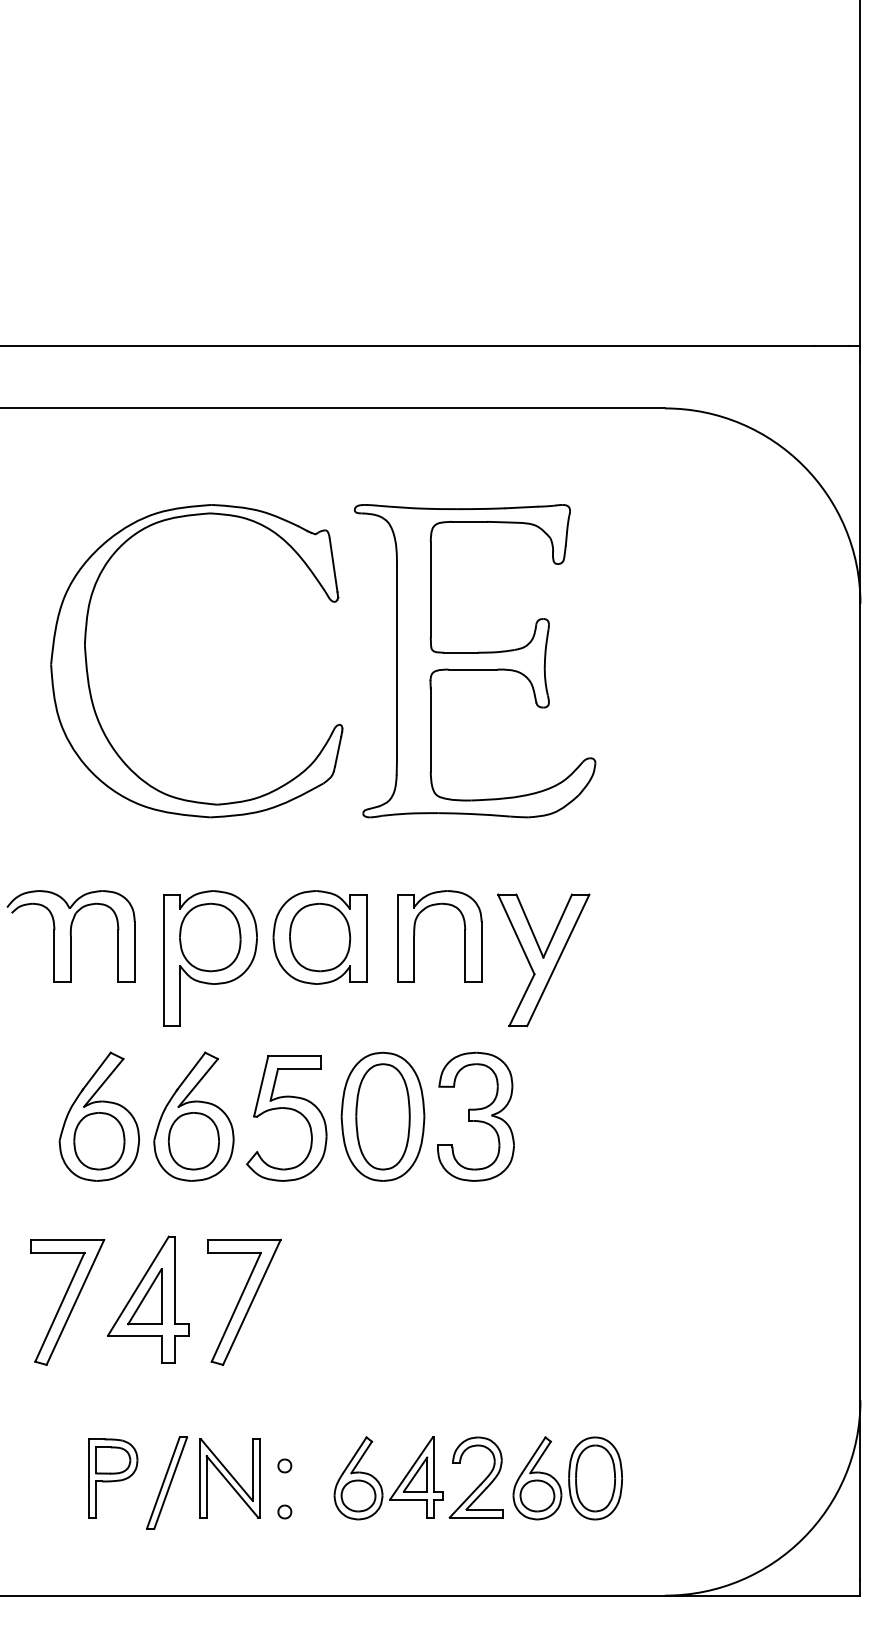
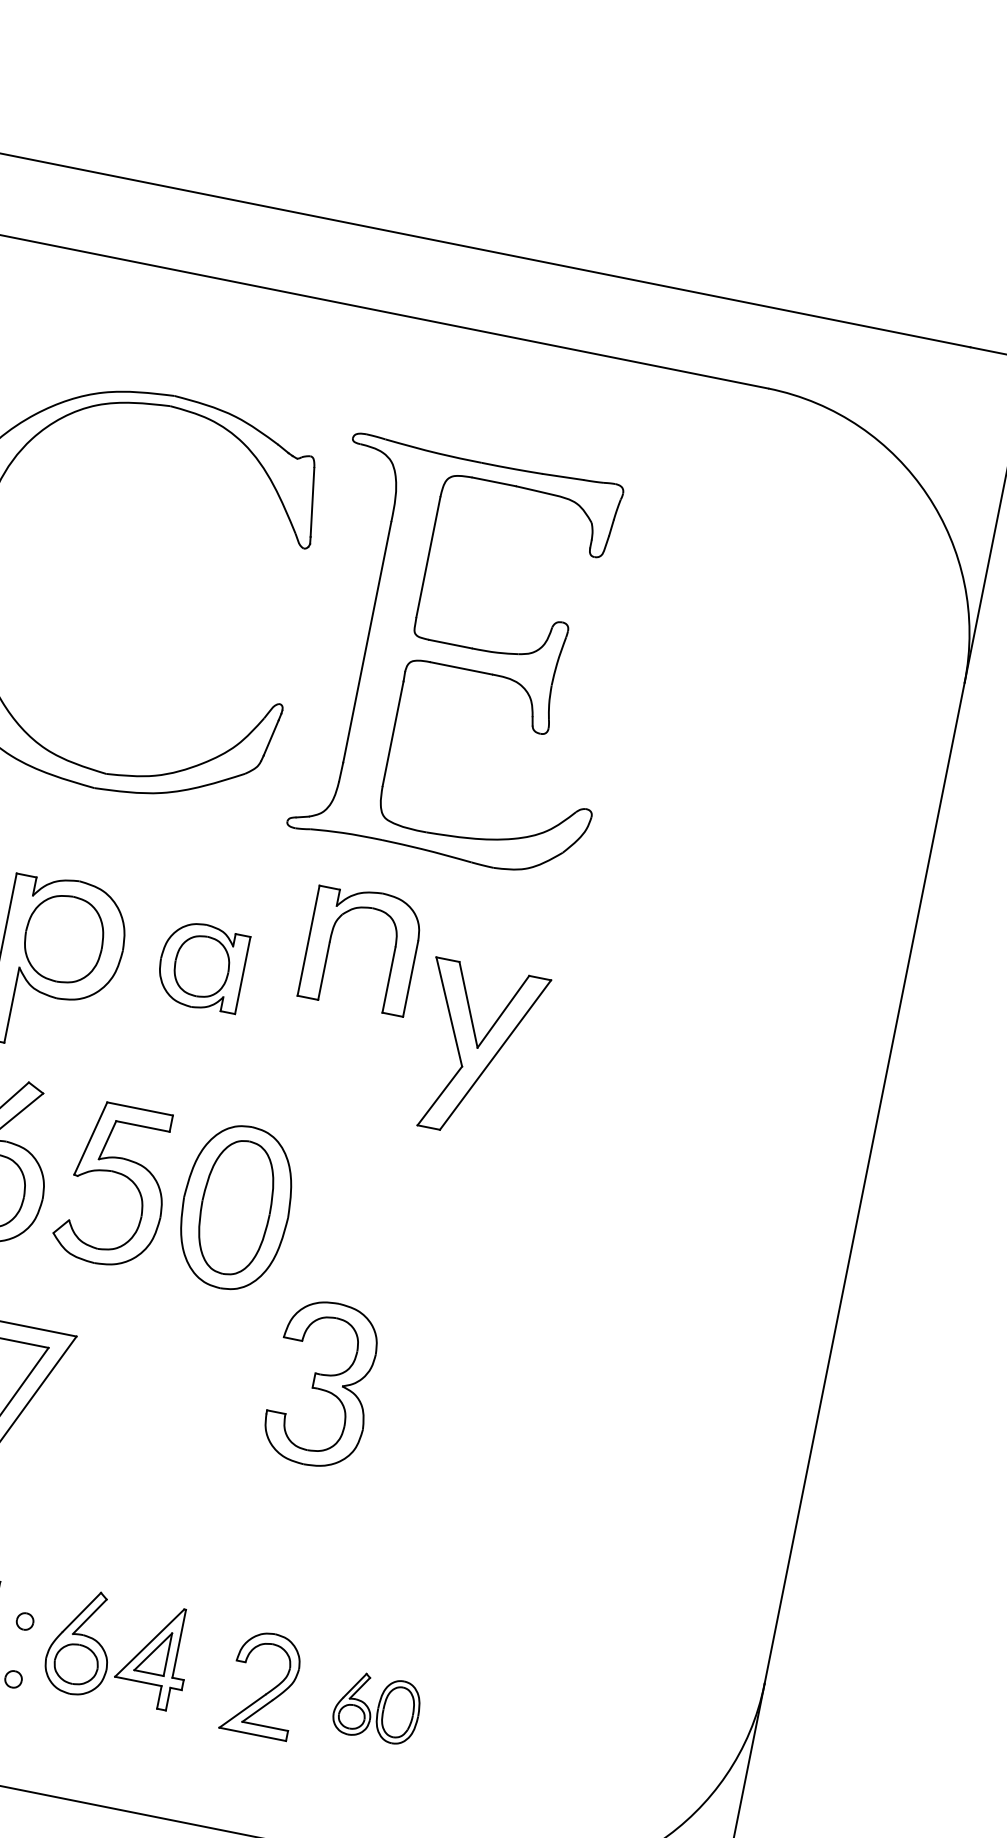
part: (415, 933) -> (332, 938), moved
part: (319, 937) -> (201, 966), size x0.7
part: (475, 1116) -> (321, 1383), moved
part: (567, 1478) -> (377, 1708), size x0.6
part: (380, 1483) -> (106, 1654), moved

